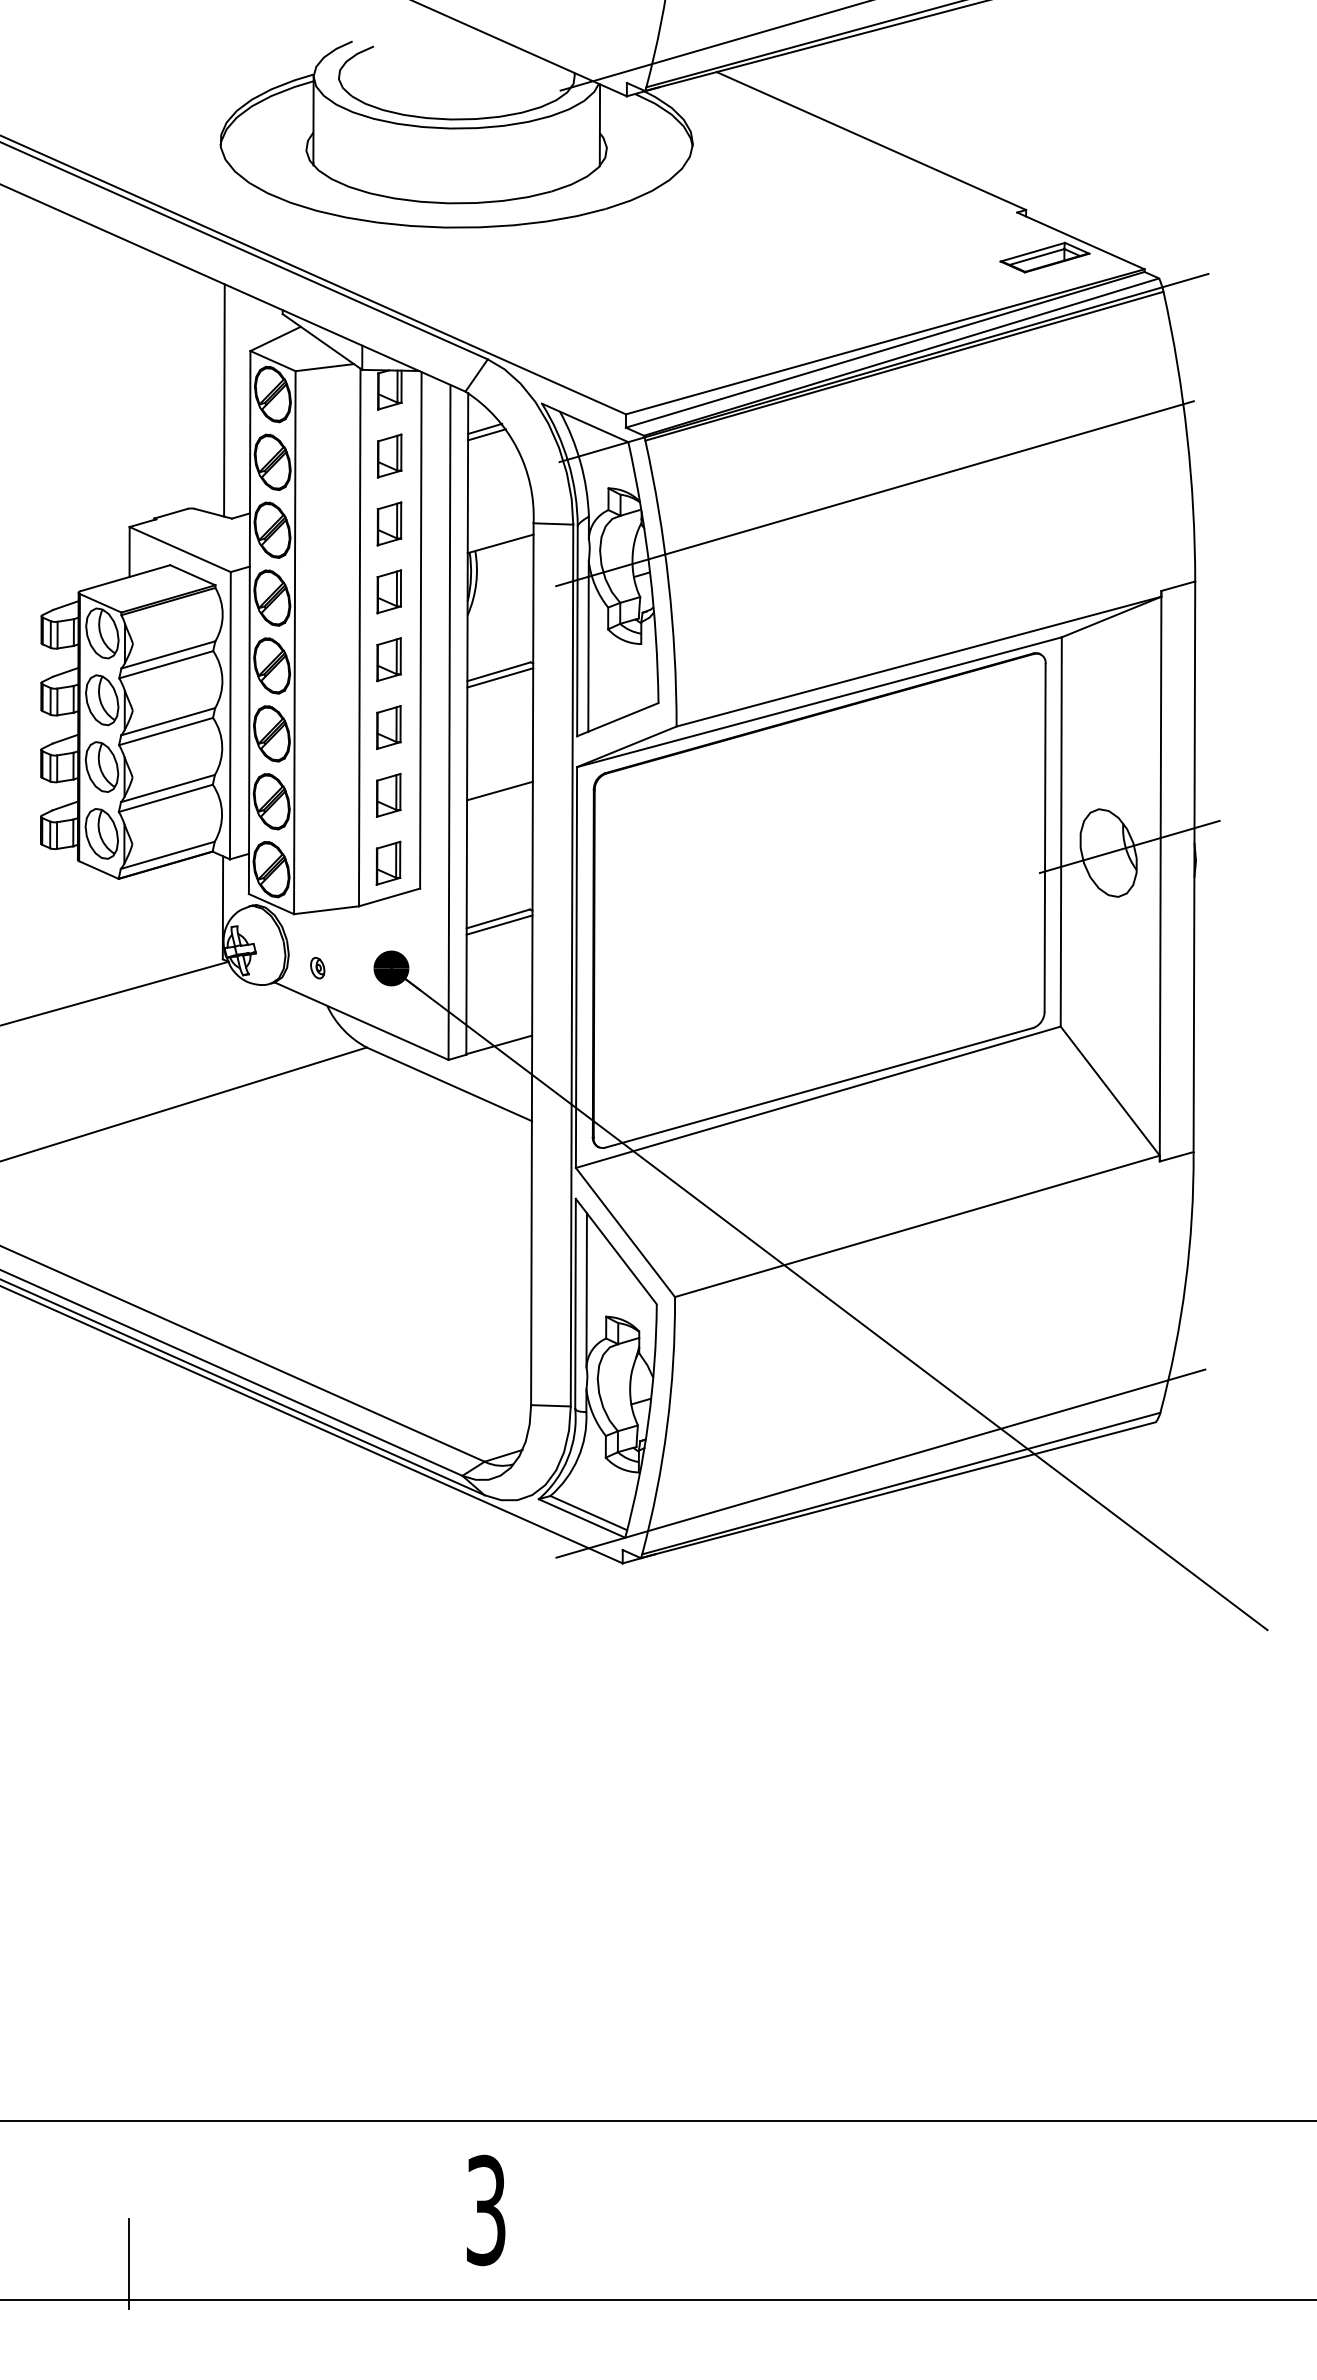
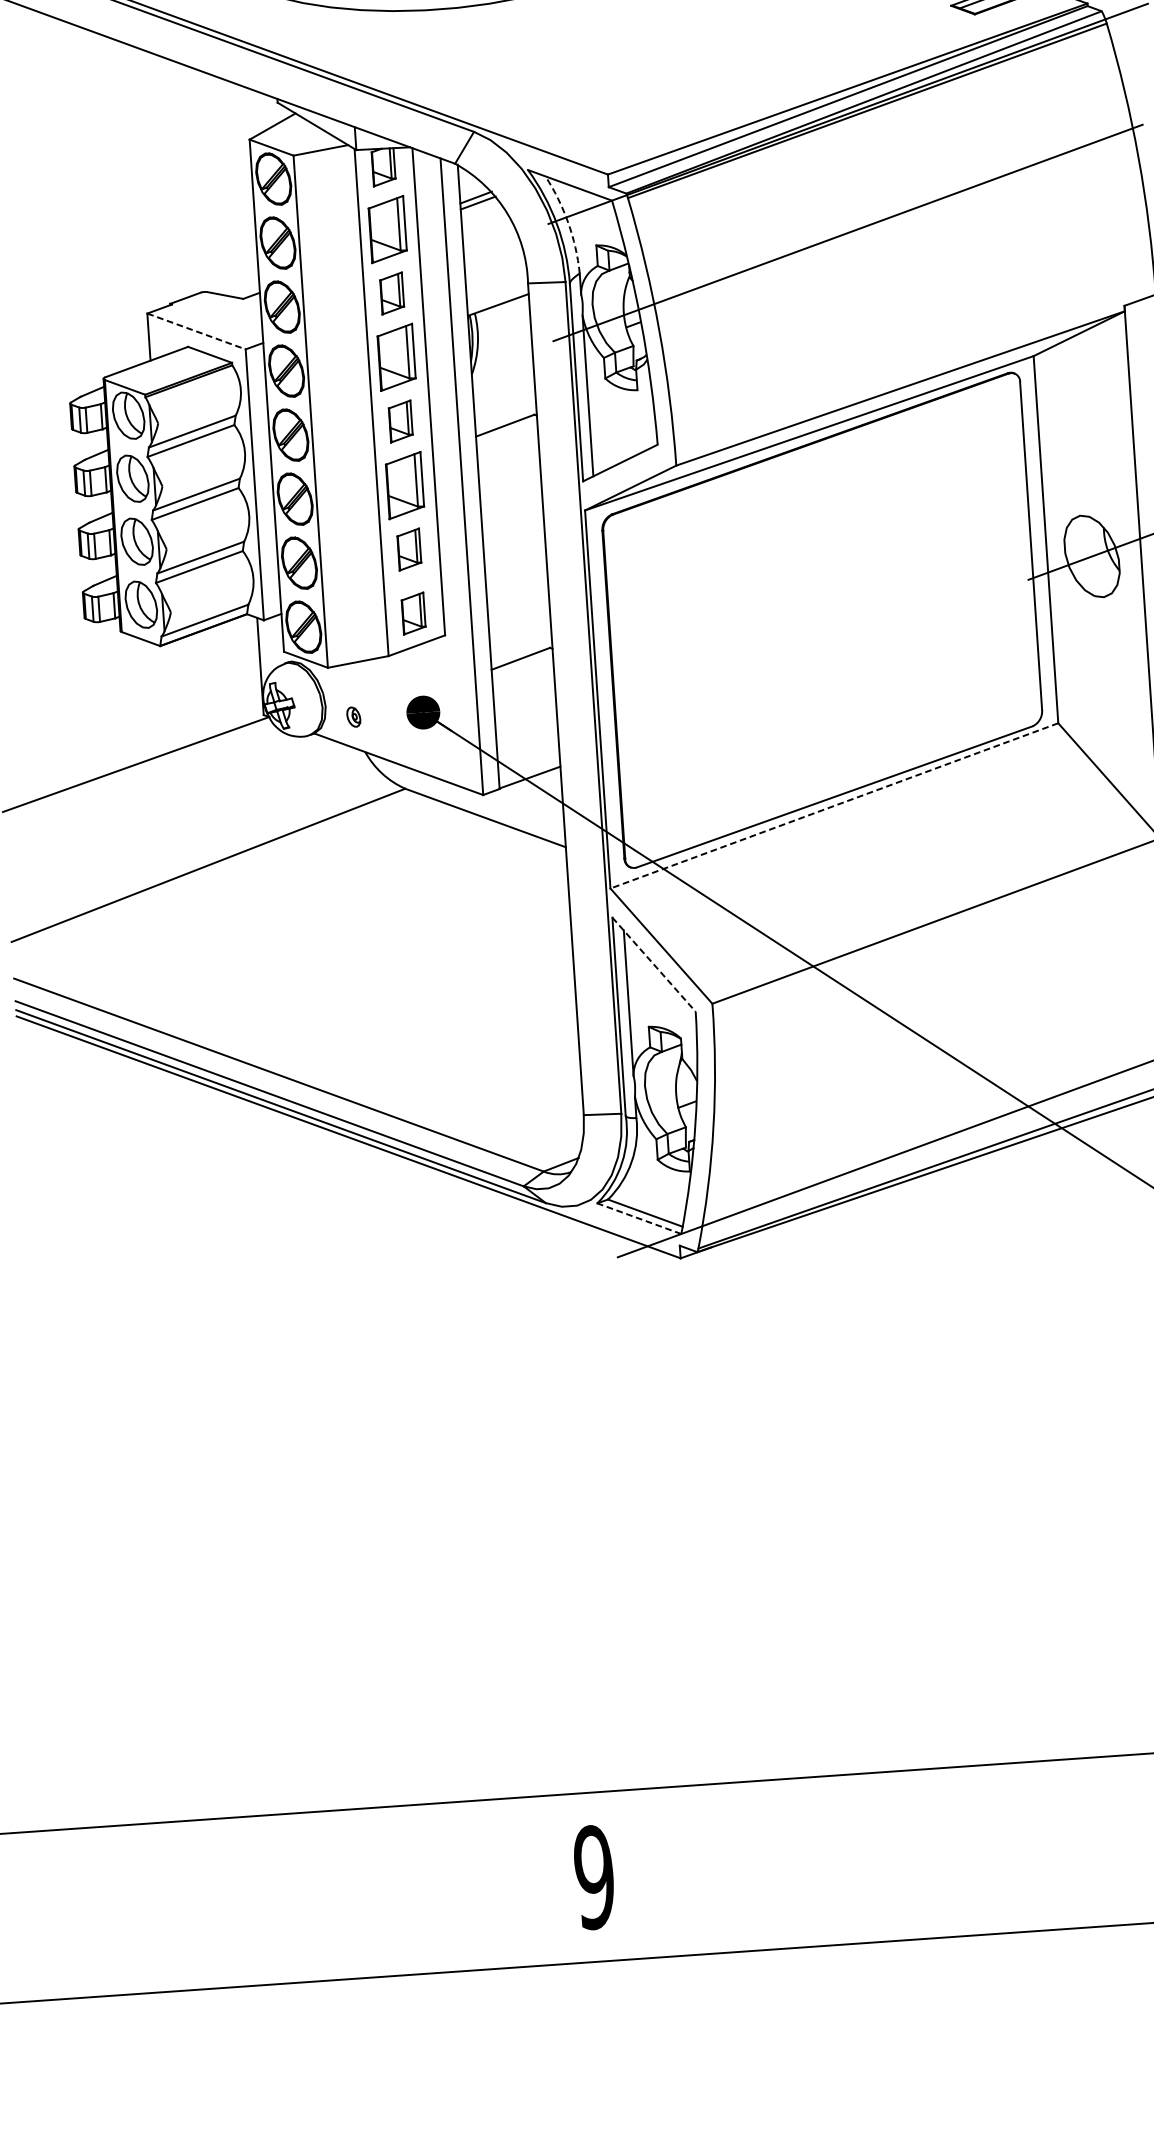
line: (224, 400) -> (228, 187), removed
part: (389, 455) -> (387, 228), size x1.6
arc: (580, 462) -> (568, 222), solid -> dashed
line: (180, 549) -> (196, 331), solid -> dashed
part: (388, 591) -> (395, 357), size x1.6
line: (500, 677) -> (506, 431), removed
part: (388, 727) -> (404, 485), size x1.6
line: (499, 790) -> (513, 537), removed
line: (499, 924) -> (522, 663), removed
line: (817, 1097) -> (833, 806), solid -> dashed
line: (616, 1251) -> (654, 964), solid -> dashed
line: (581, 1518) -> (638, 1218), solid -> dashed
text: (485, 2210) -> (593, 1877), 3 -> 9
line: (129, 2263) -> (261, 1951), removed

